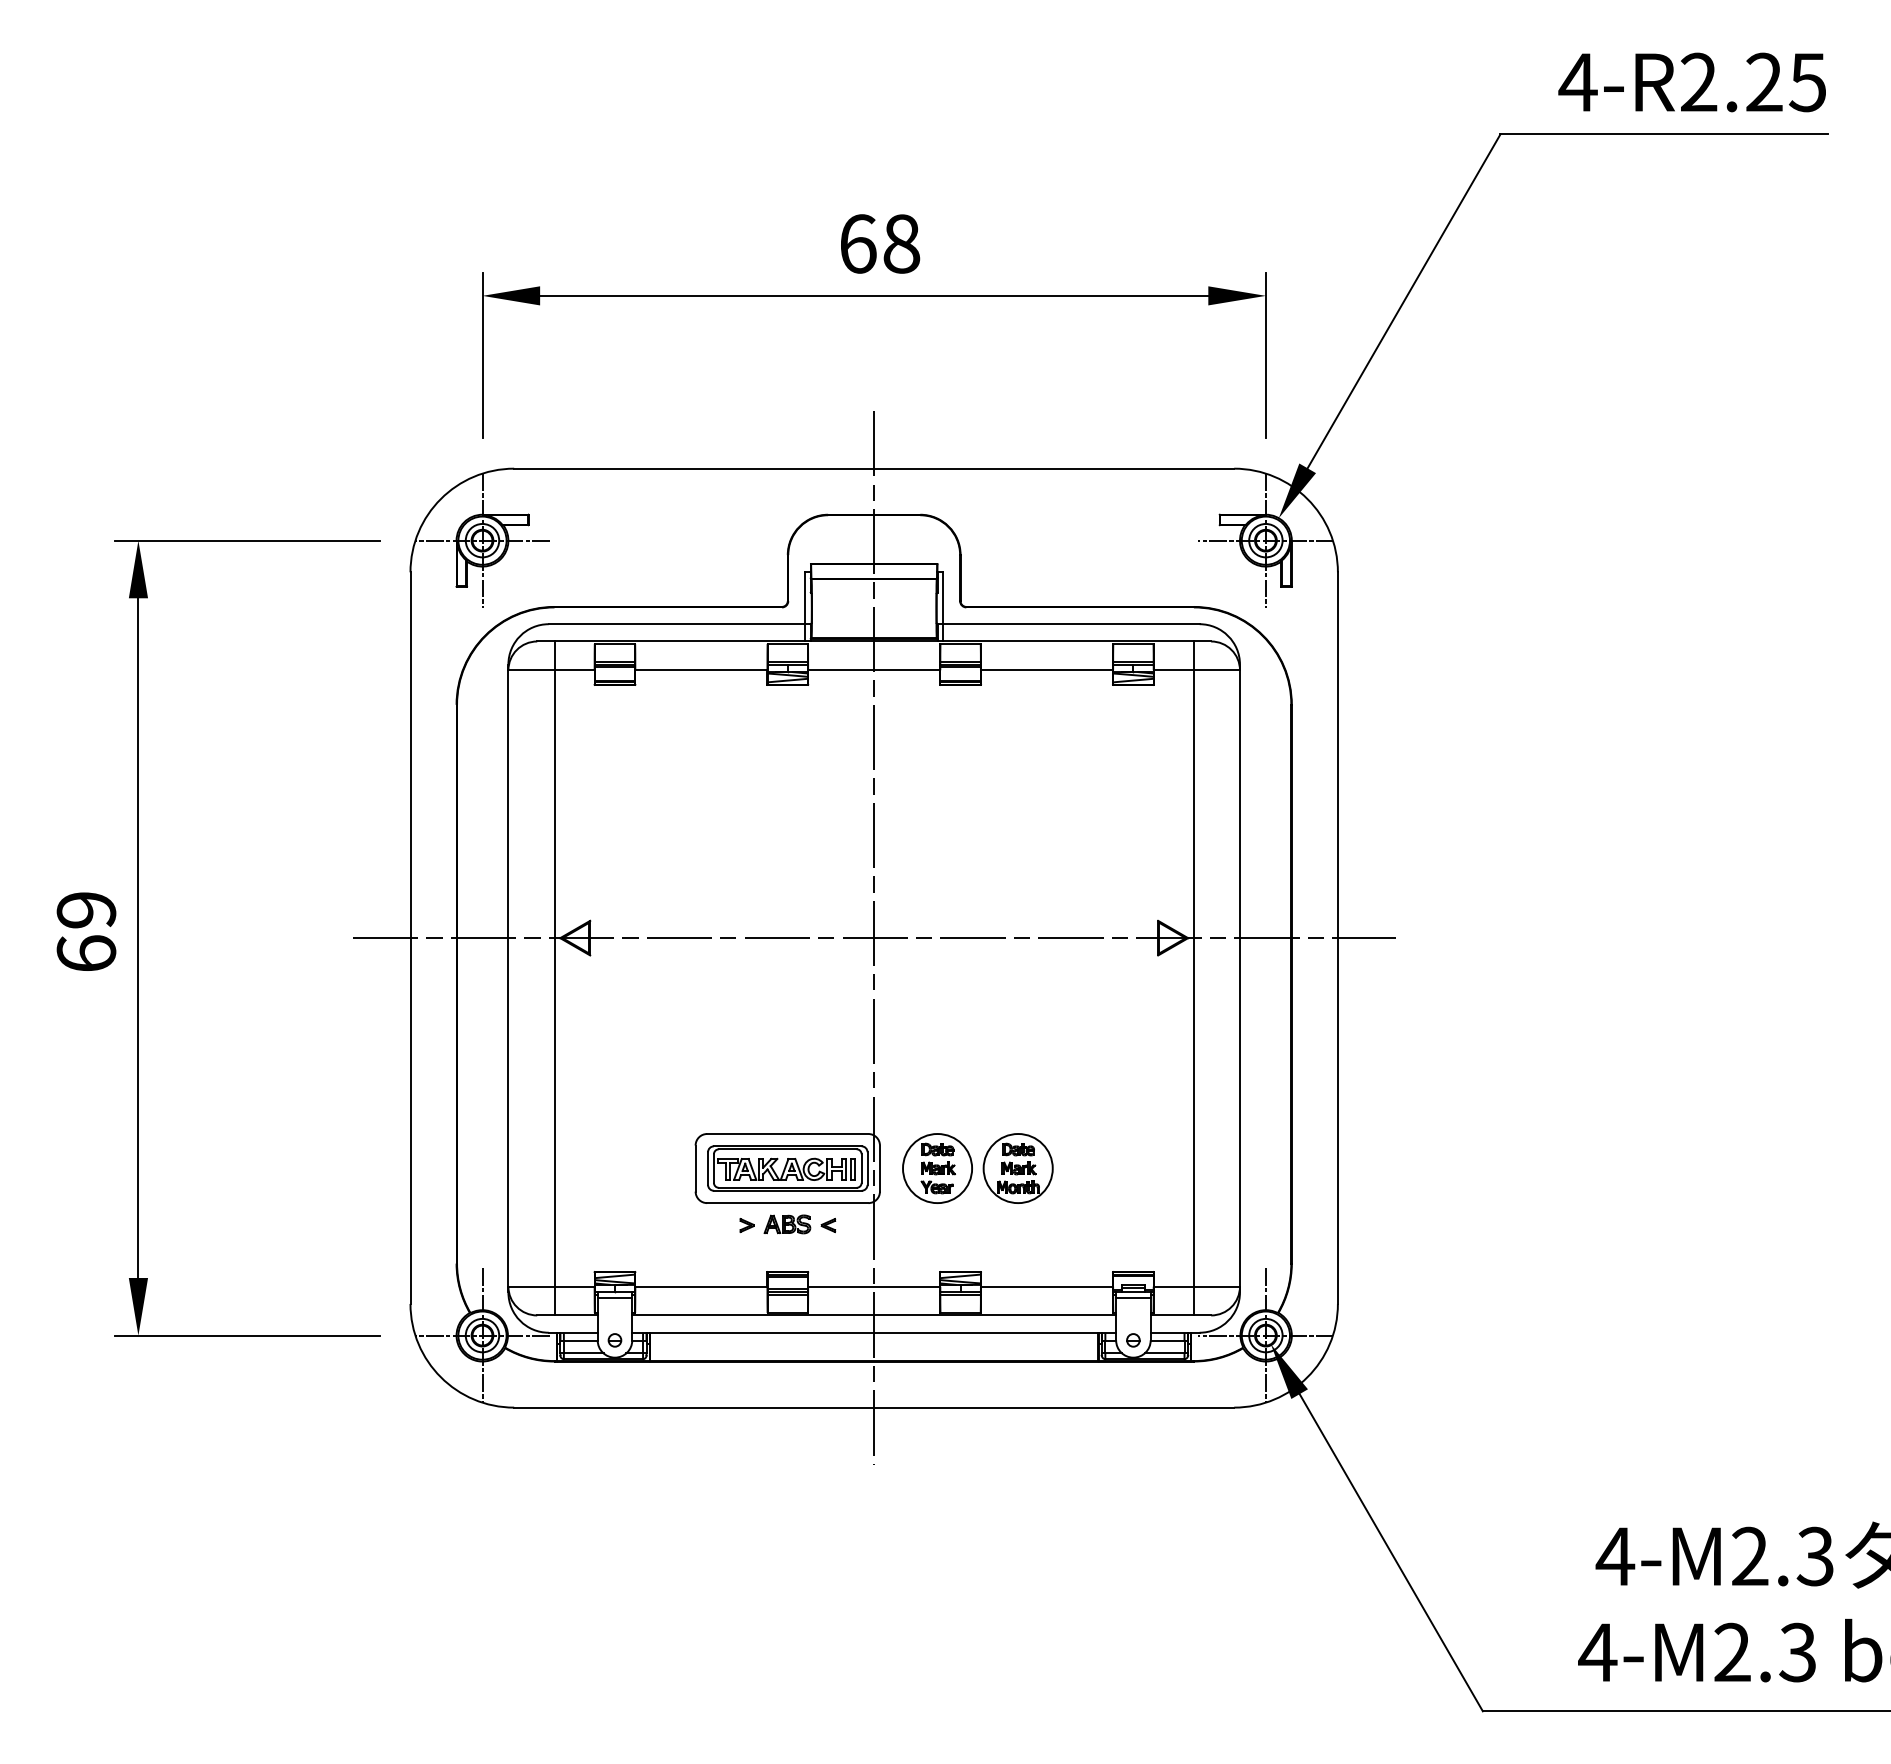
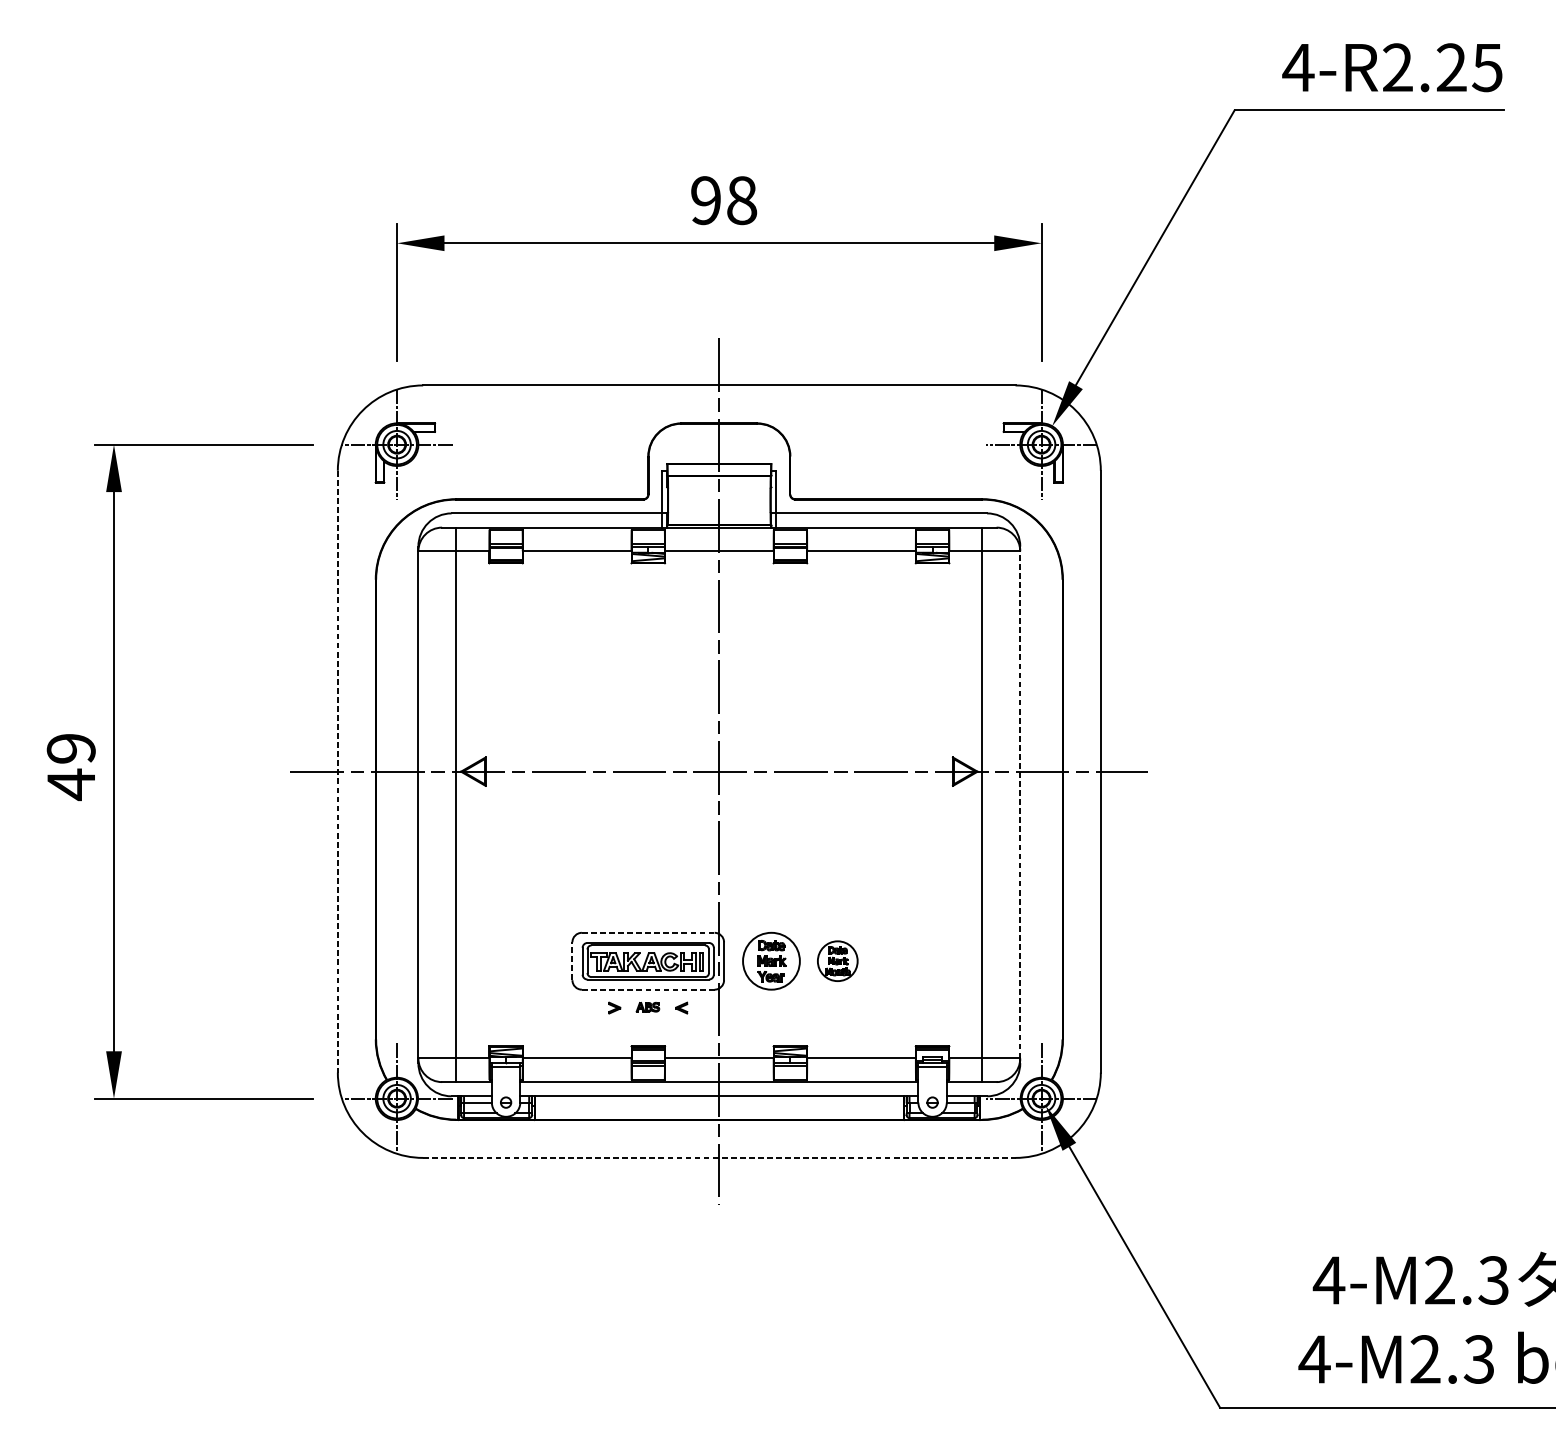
text: (858, 243) -> (706, 200), 68 -> 98
line: (410, 938) -> (337, 771), solid -> dashed
text: (86, 953) -> (71, 784), 69 -> 49
line: (1239, 977) -> (1019, 804), solid -> dashed
line: (787, 1134) -> (648, 933), solid -> dashed
line: (695, 1168) -> (572, 961), solid -> dashed
part: (1017, 1168) -> (837, 961), size x0.7
line: (787, 1203) -> (648, 989), solid -> dashed
part: (787, 1224) -> (648, 1007), size x0.6
line: (874, 1407) -> (719, 1157), solid -> dashed

